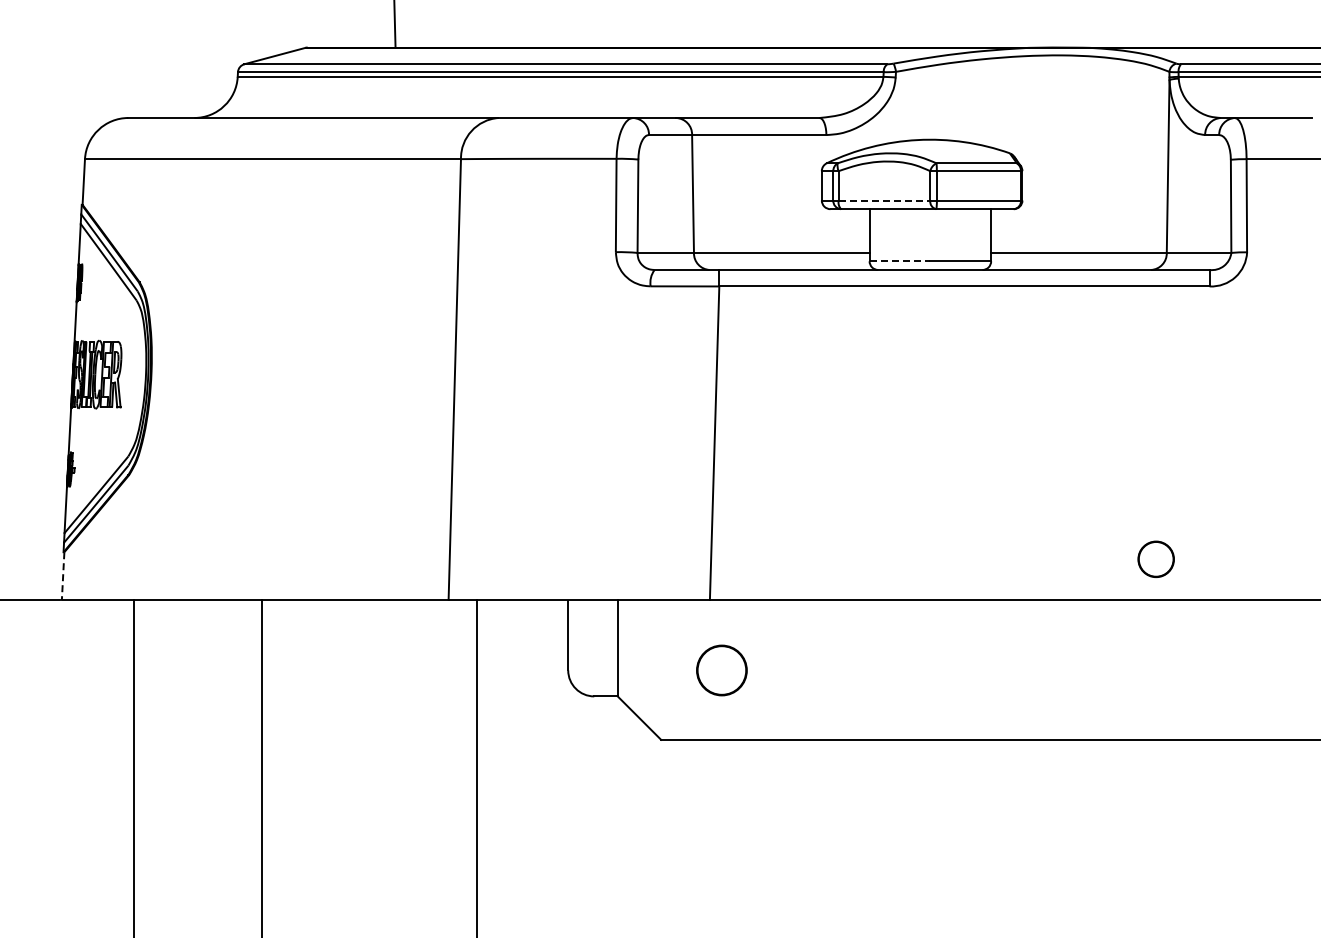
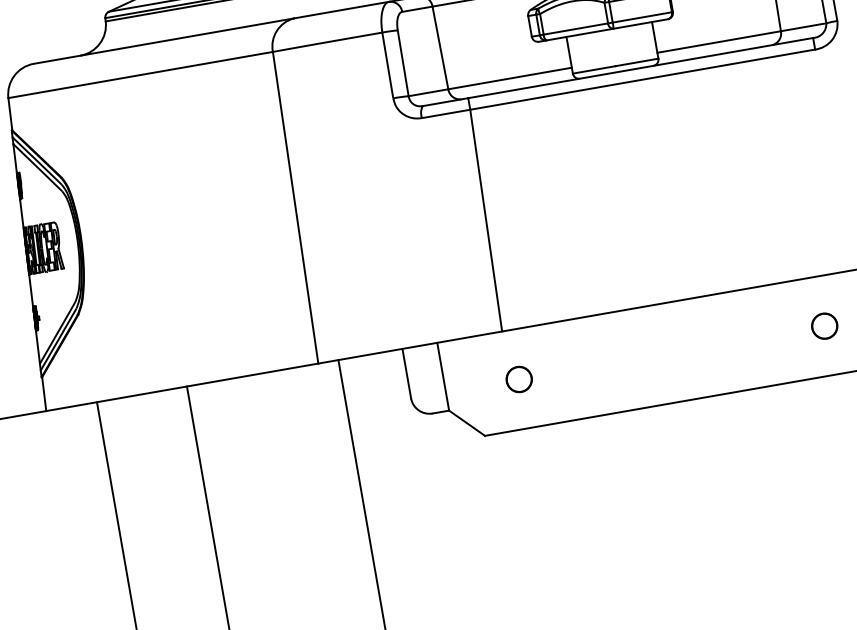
line: (884, 200) -> (575, 29), dashed -> solid
line: (900, 261) -> (594, 69), dashed -> solid
part: (1155, 559) -> (824, 326), moved
line: (63, 576) -> (44, 394), dashed -> solid
circle: (721, 669) -> (518, 378), size x0.71

